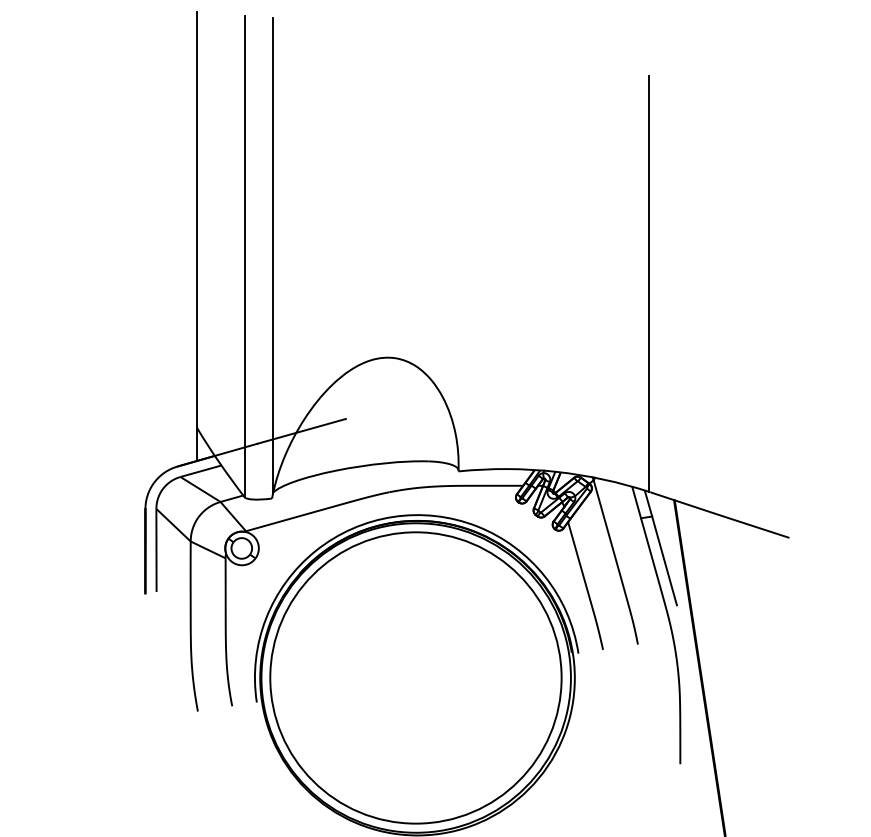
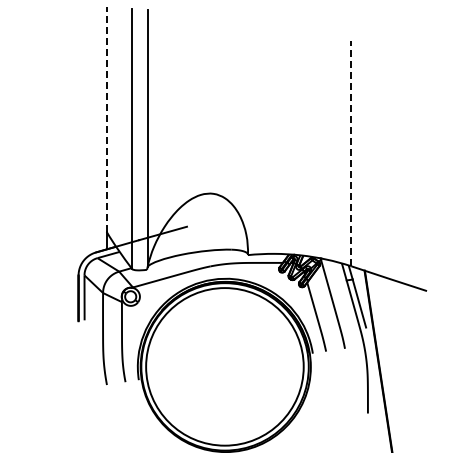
line: (197, 218) -> (106, 118), solid -> dashed
line: (648, 283) -> (350, 153), solid -> dashed

